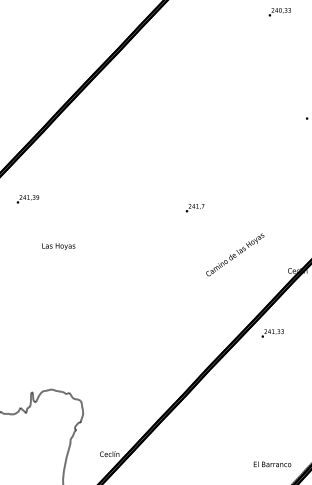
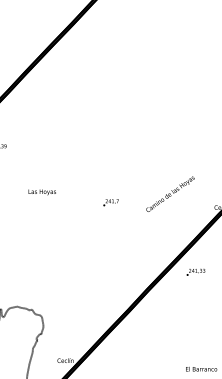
text: (194, 208) -> (110, 203), moved
text: (58, 246) -> (42, 192), moved
text: (272, 333) -> (195, 272), moved

